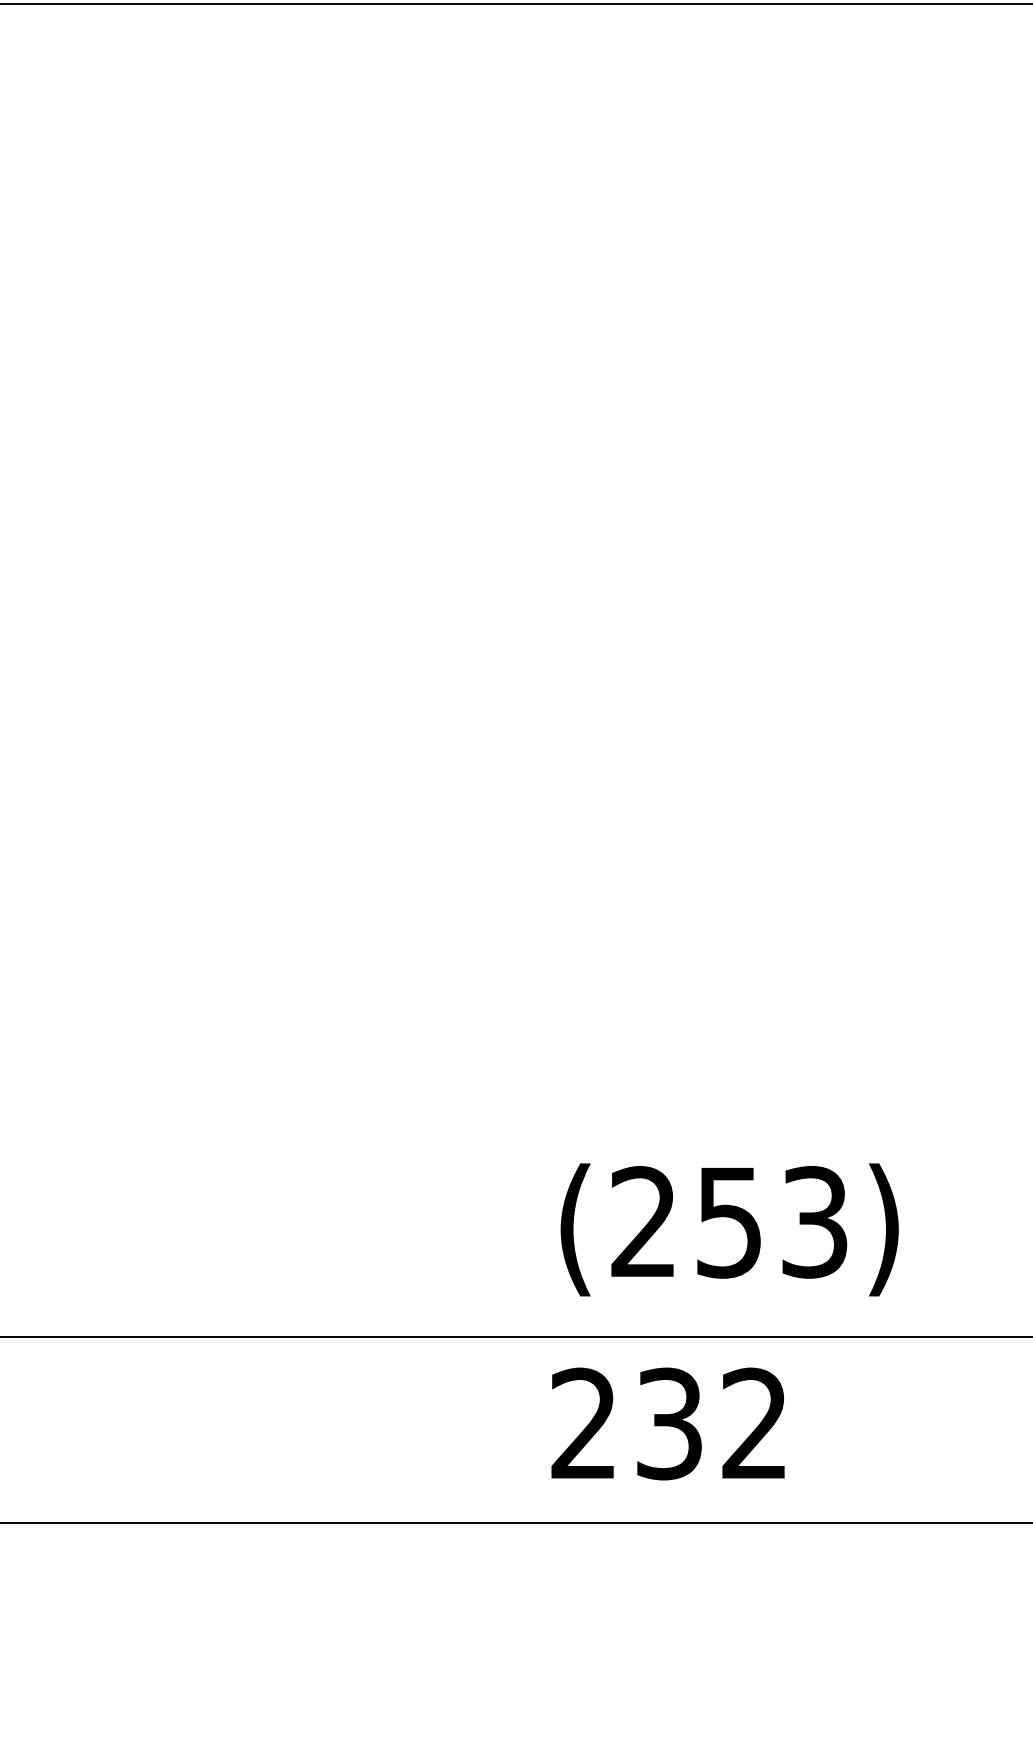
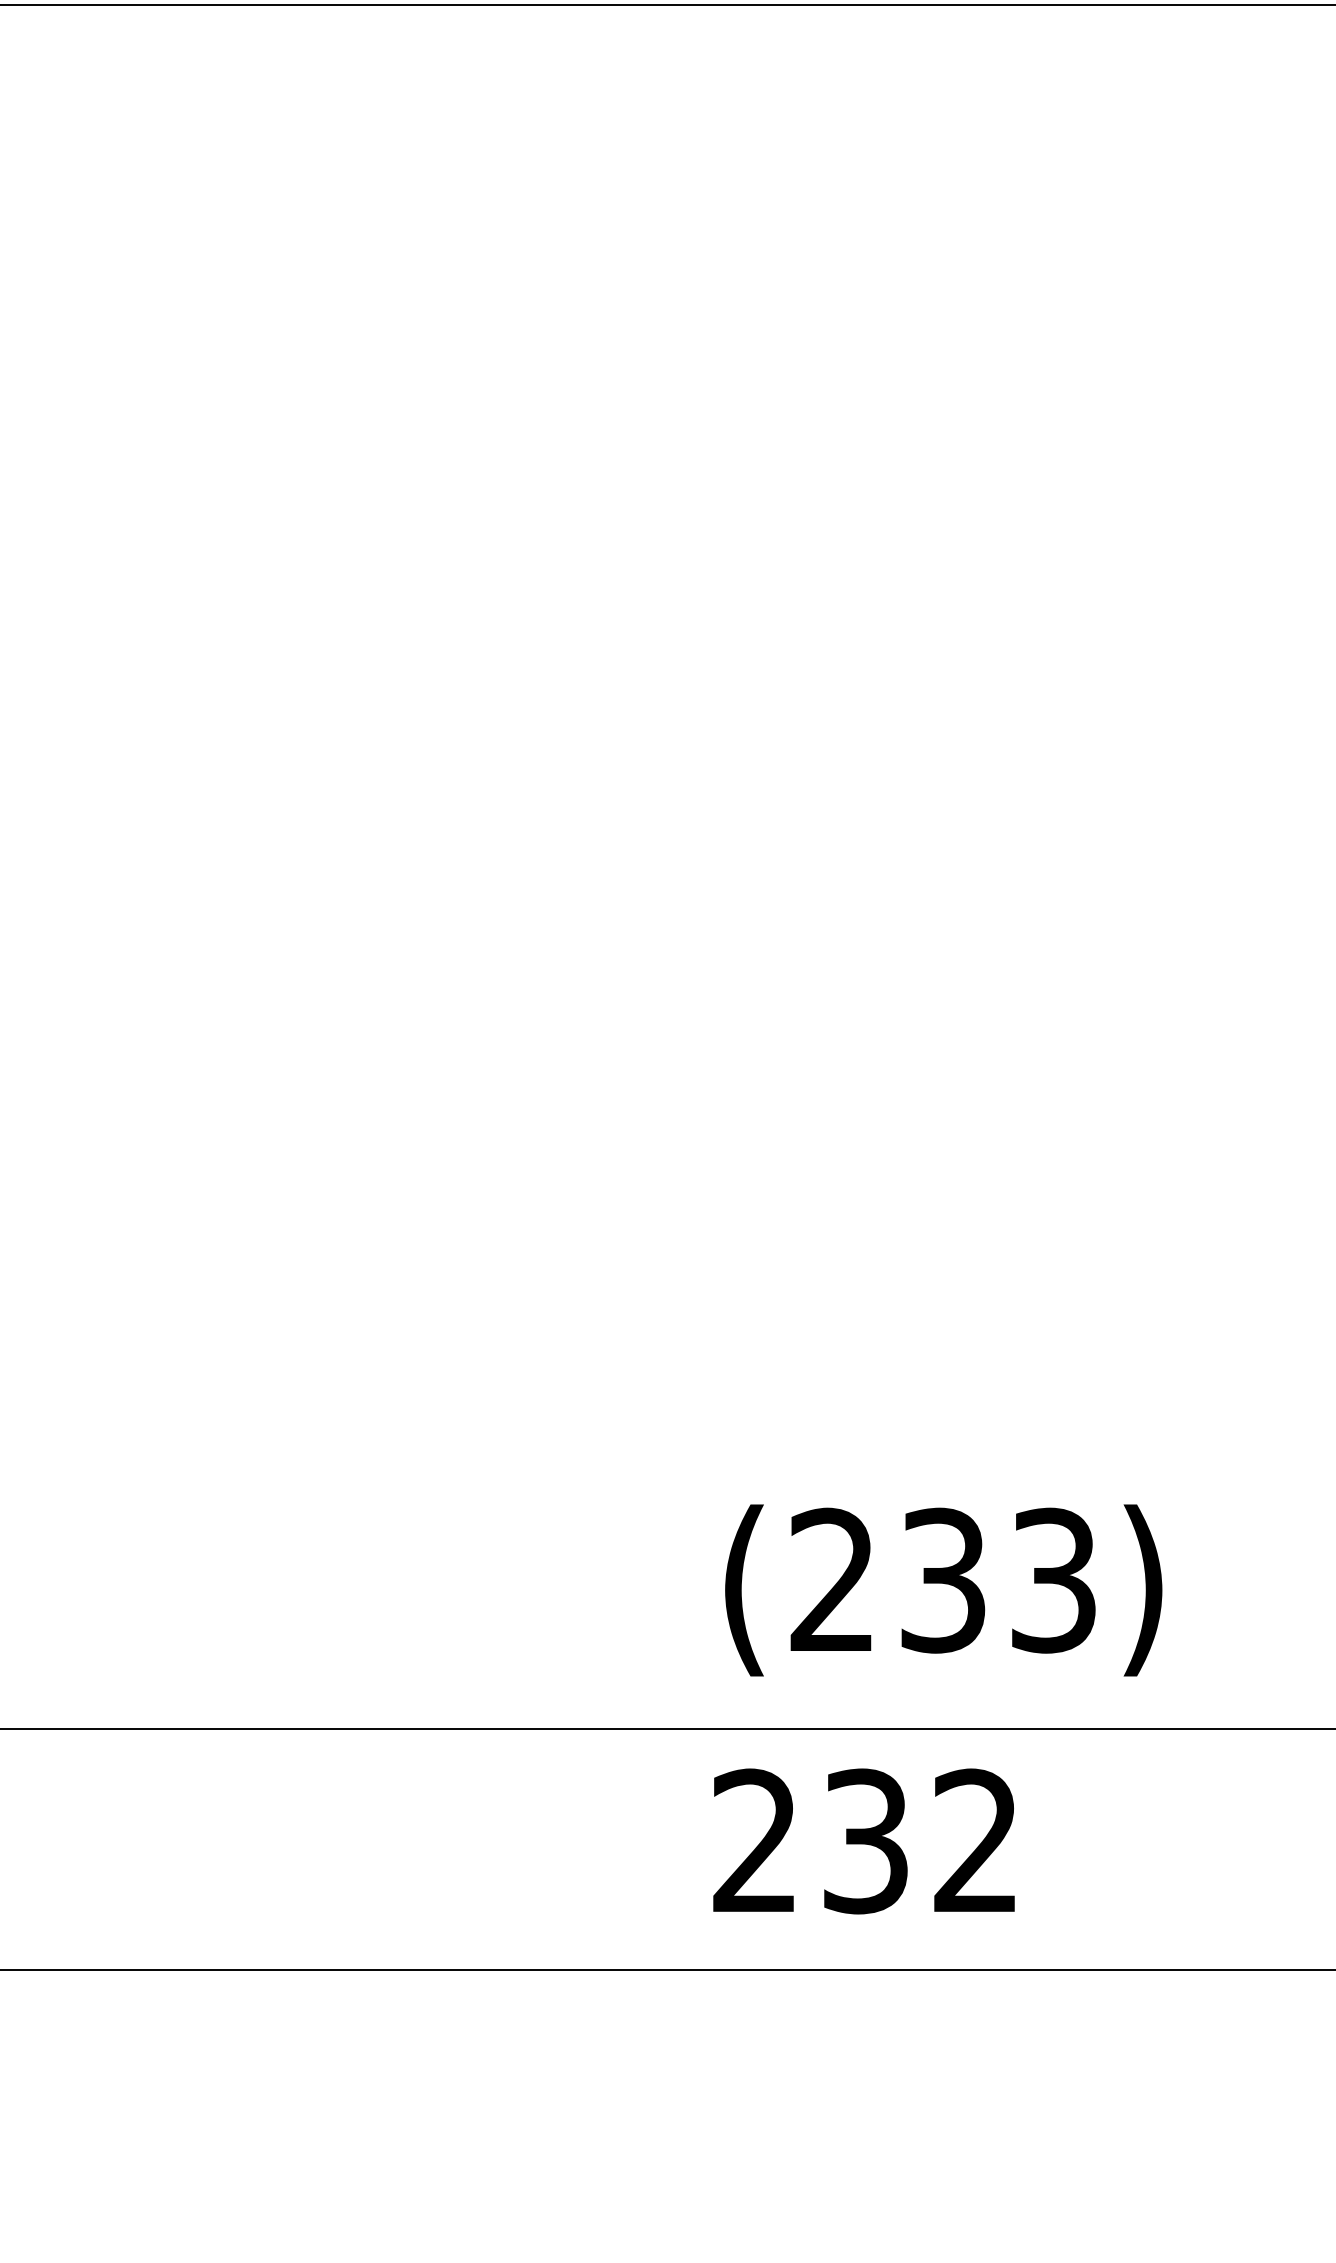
text: (729, 1222) -> (943, 1580), (253) -> (233)

